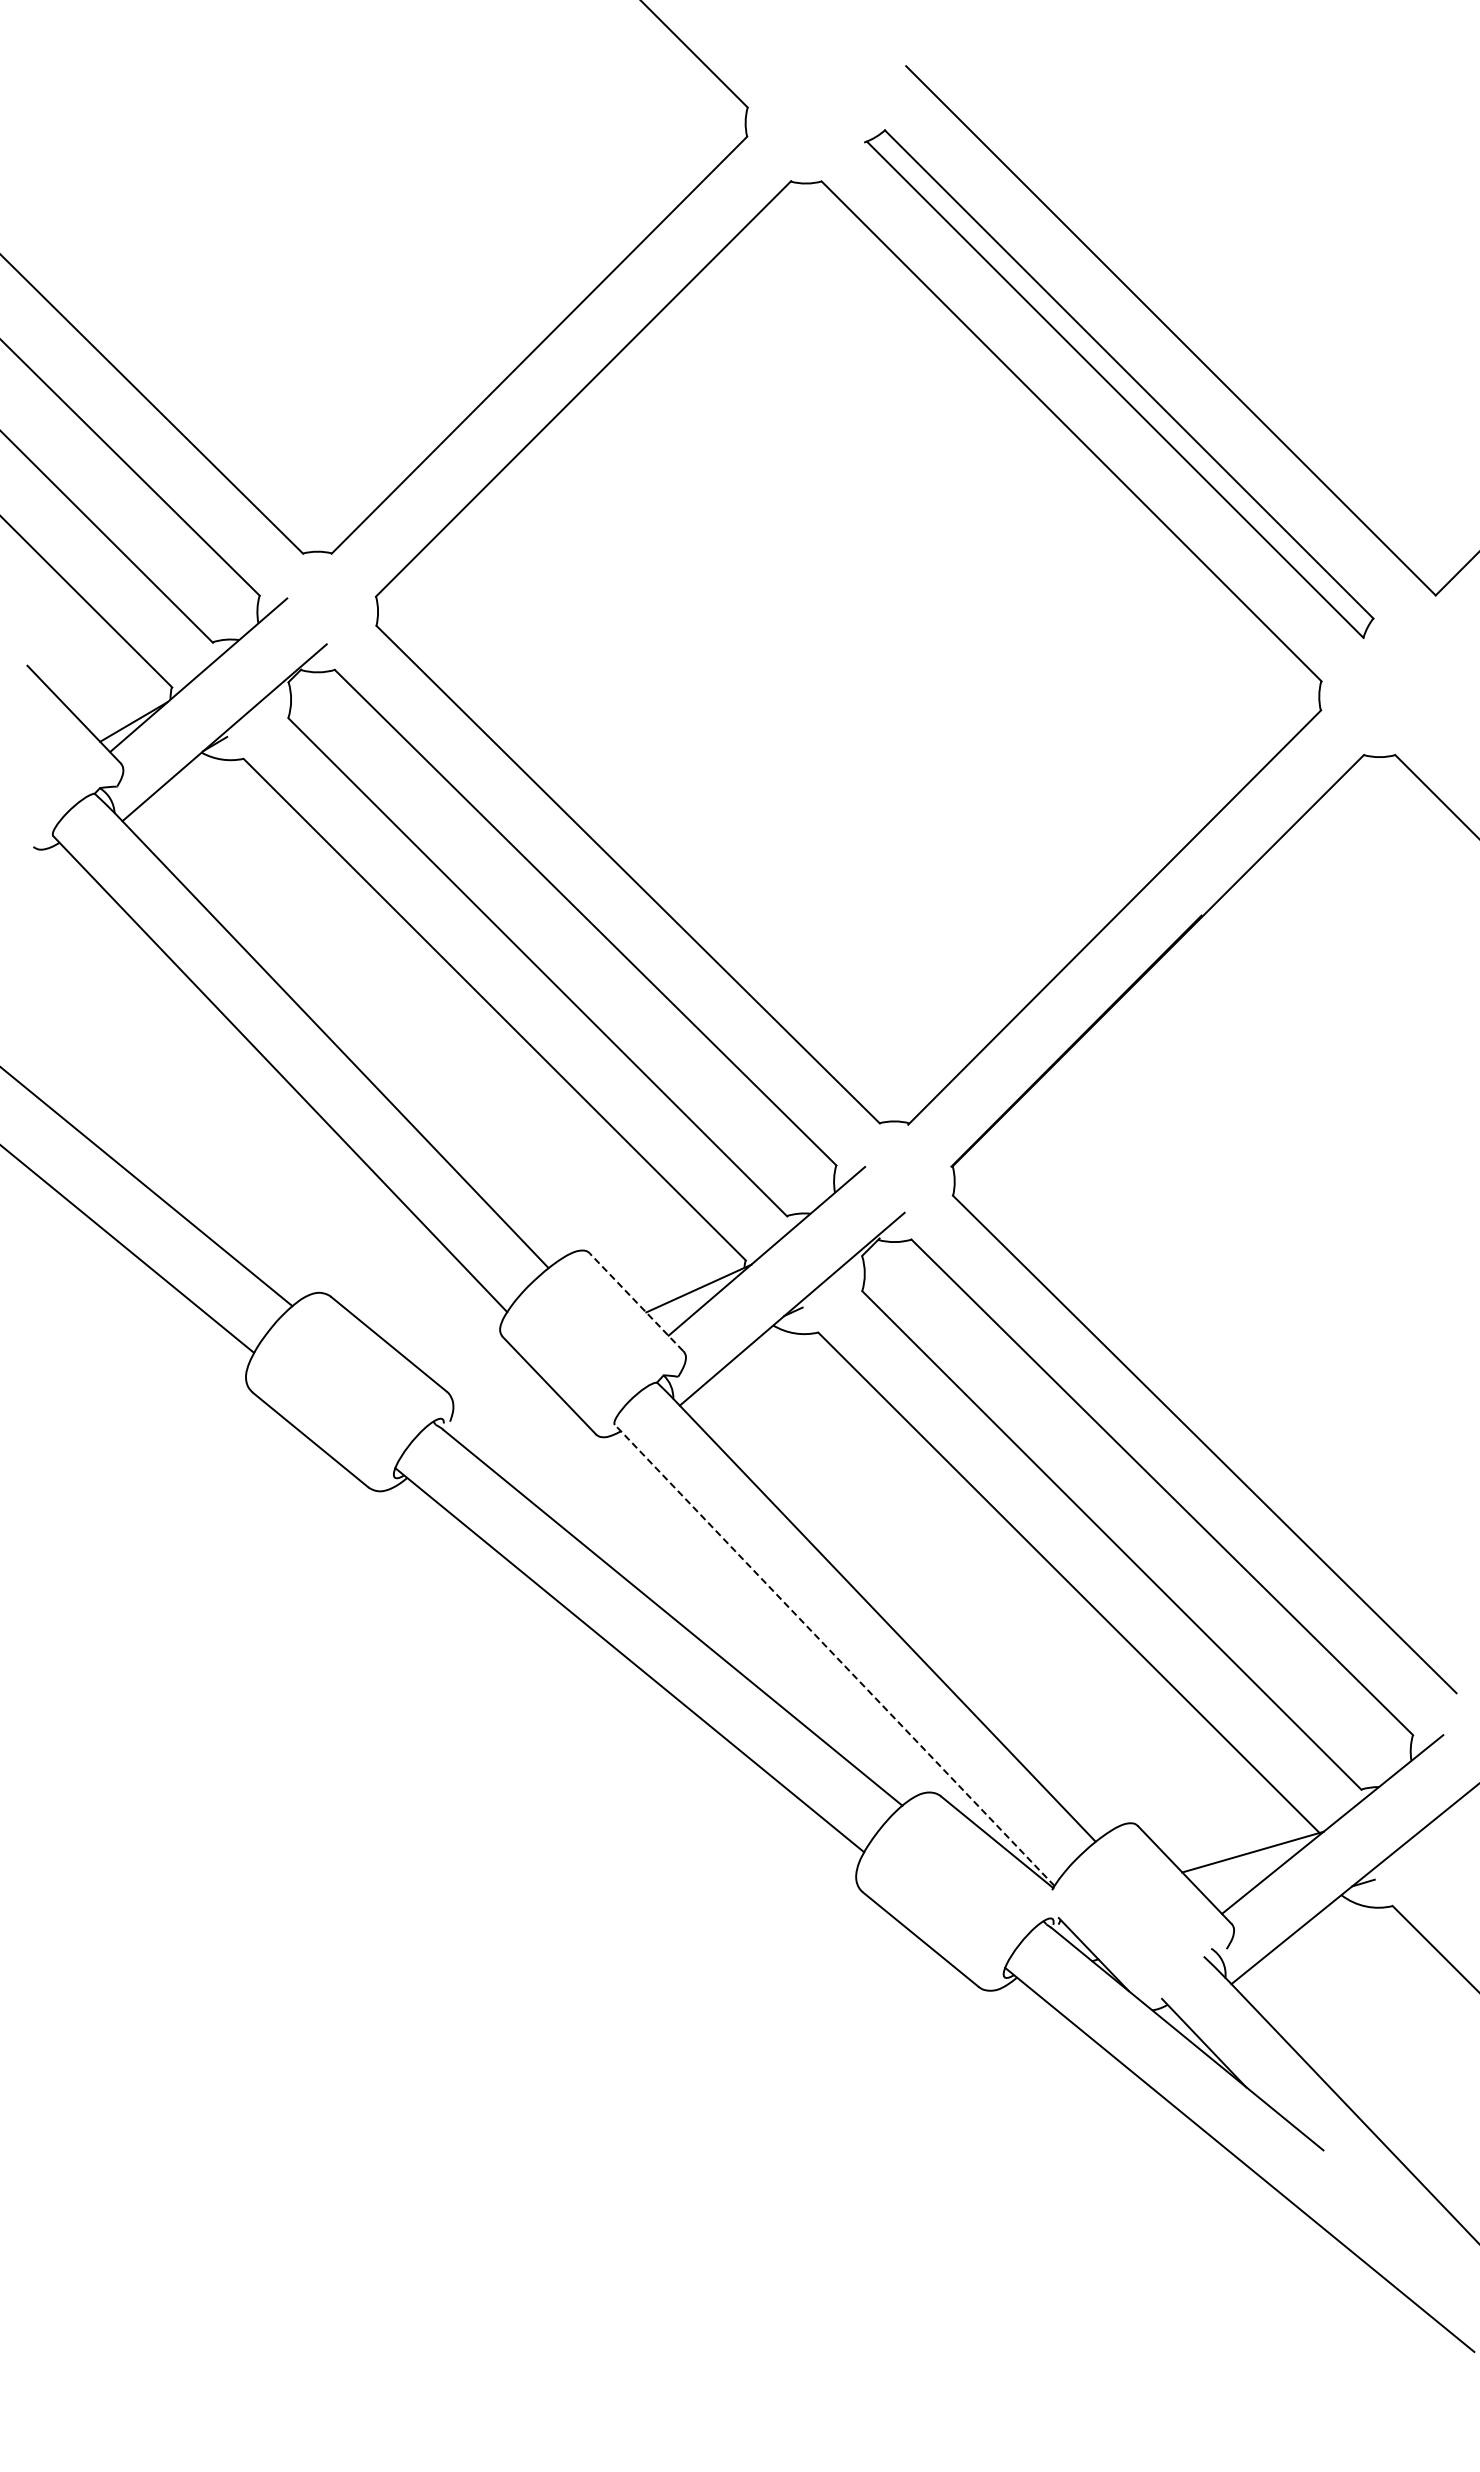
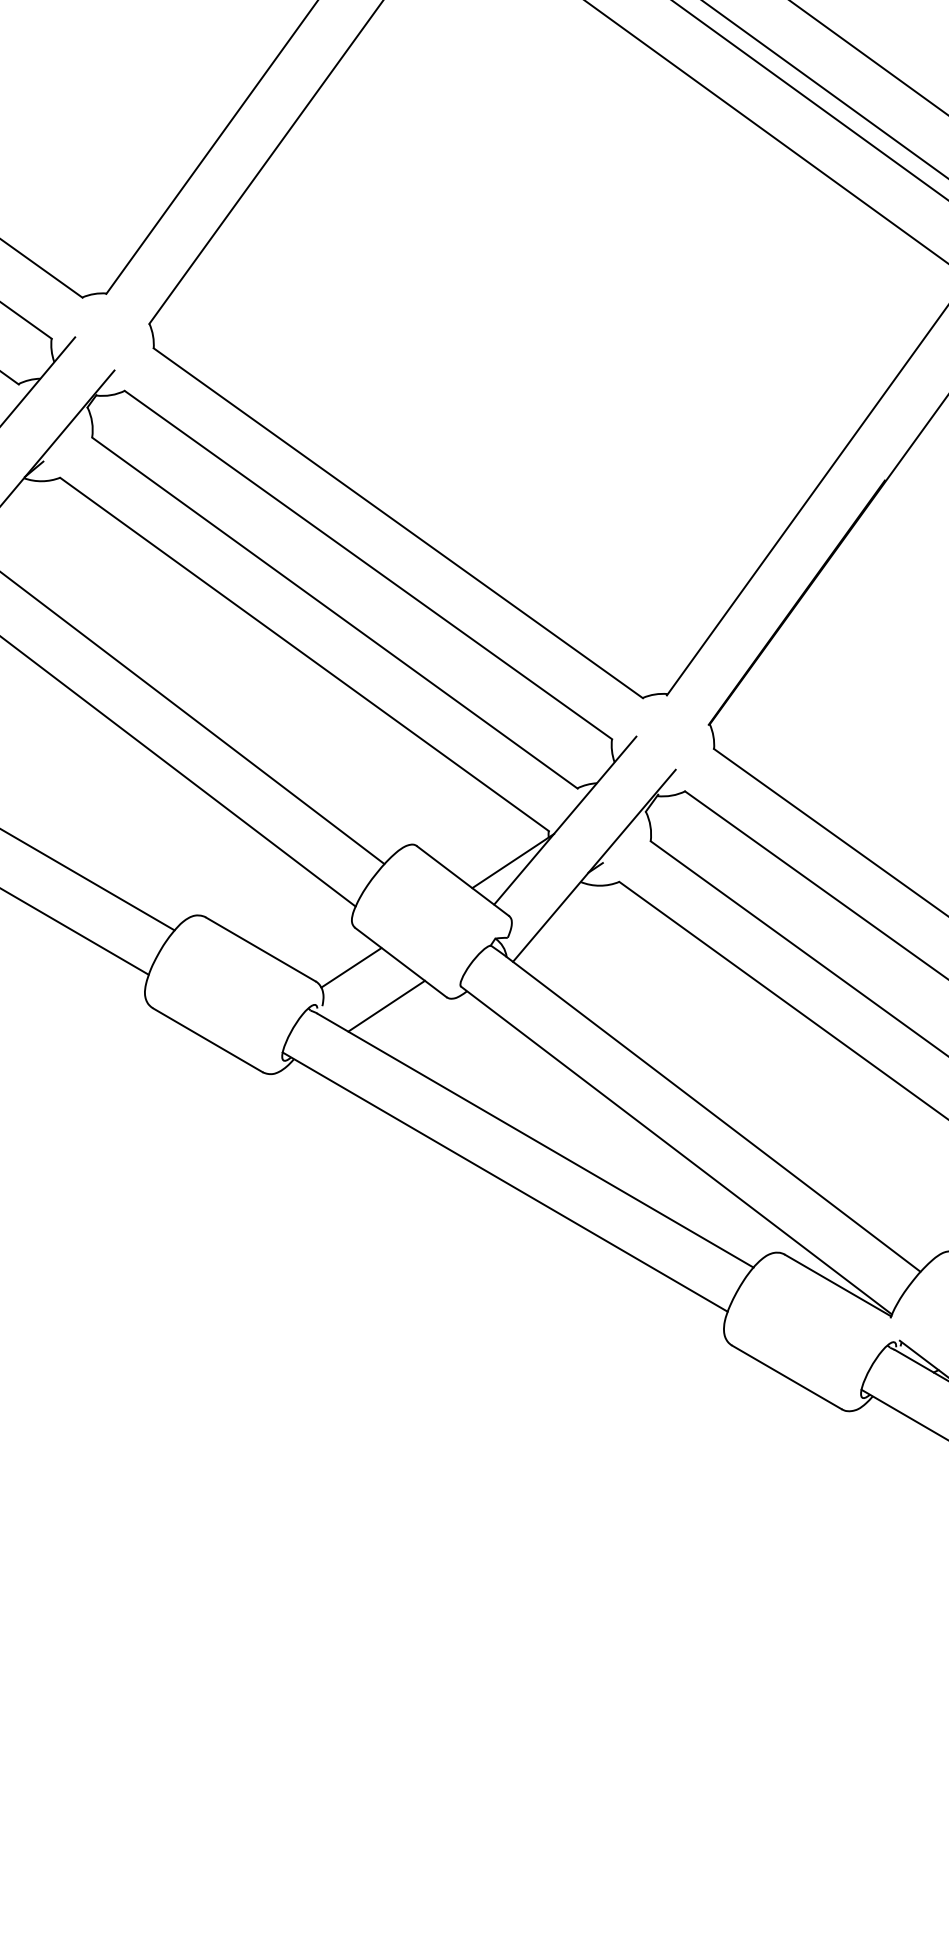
line: (636, 1301) -> (462, 880), dashed -> solid
line: (490, 1382) -> (351, 967), added
line: (524, 1433) -> (386, 1006), added
line: (834, 1655) -> (676, 1150), dashed -> solid

